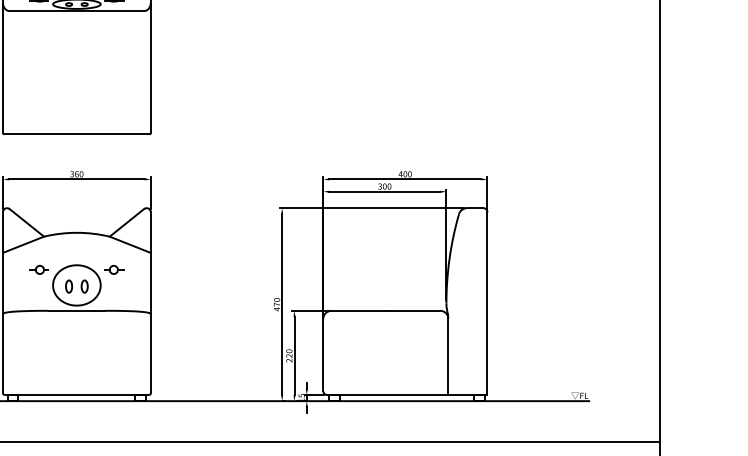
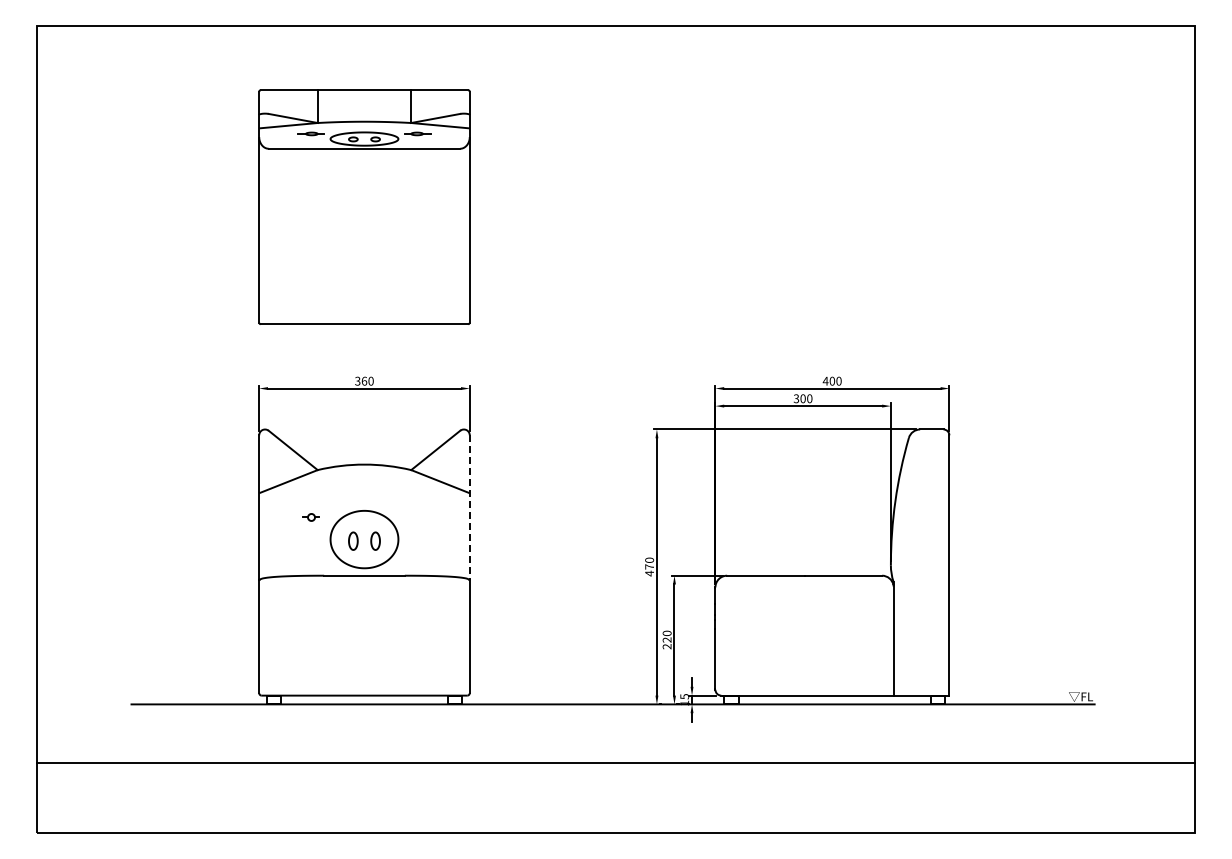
line: (150, 262) -> (469, 507), solid -> dashed
part: (38, 269) -> (310, 517), size x0.6
part: (114, 269) -> (417, 517), removed

